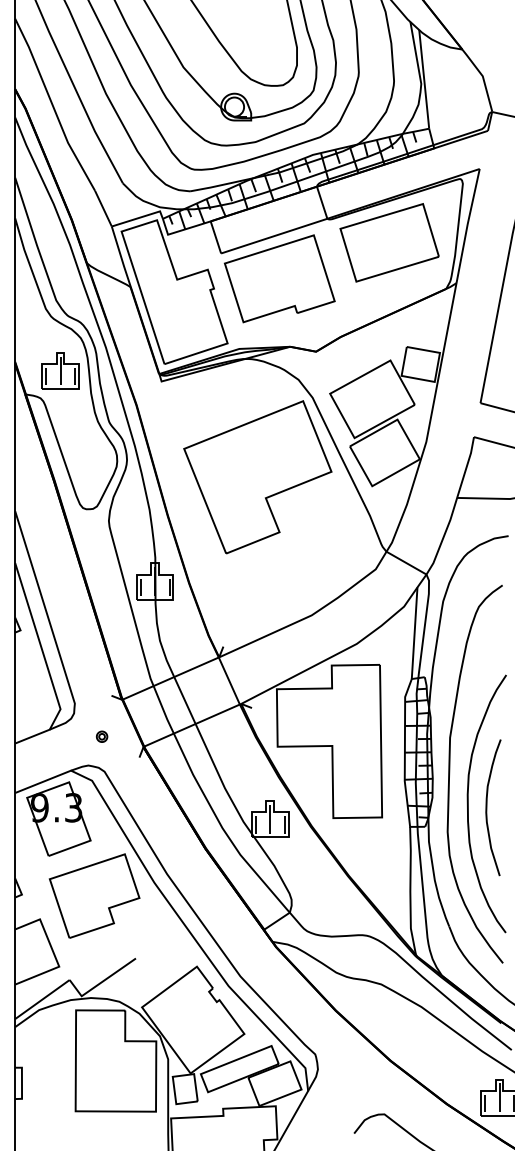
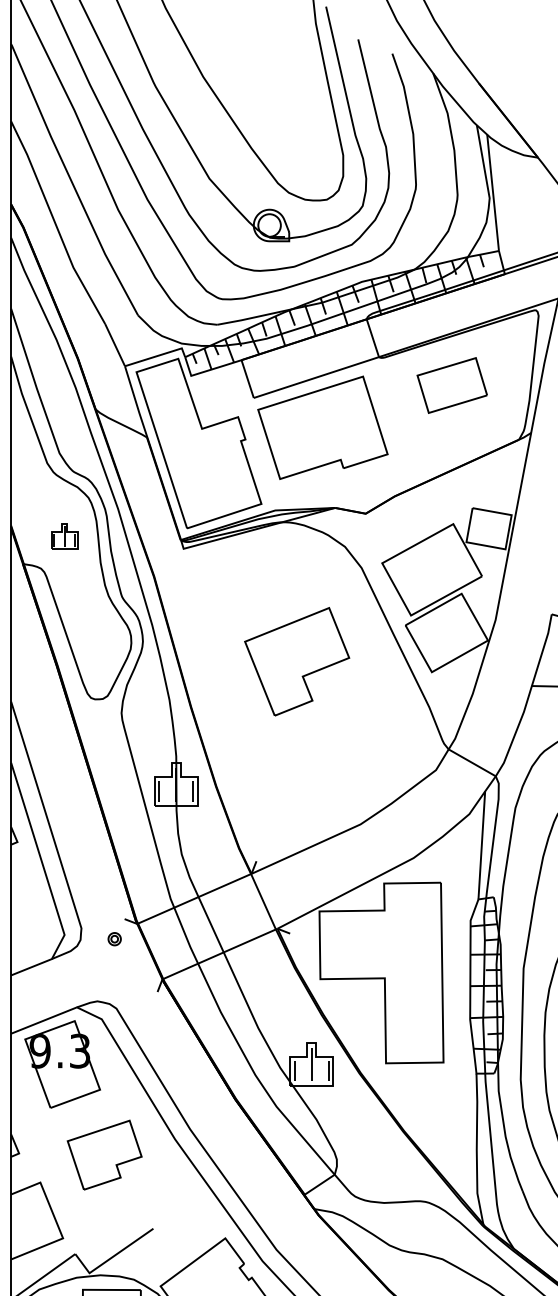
part: (389, 242) -> (452, 385), size x0.6
part: (60, 370) -> (64, 535), size x0.6
part: (257, 477) -> (296, 661), size x0.6
part: (101, 736) -> (114, 938), moved
part: (94, 895) -> (104, 1154), size x0.7

